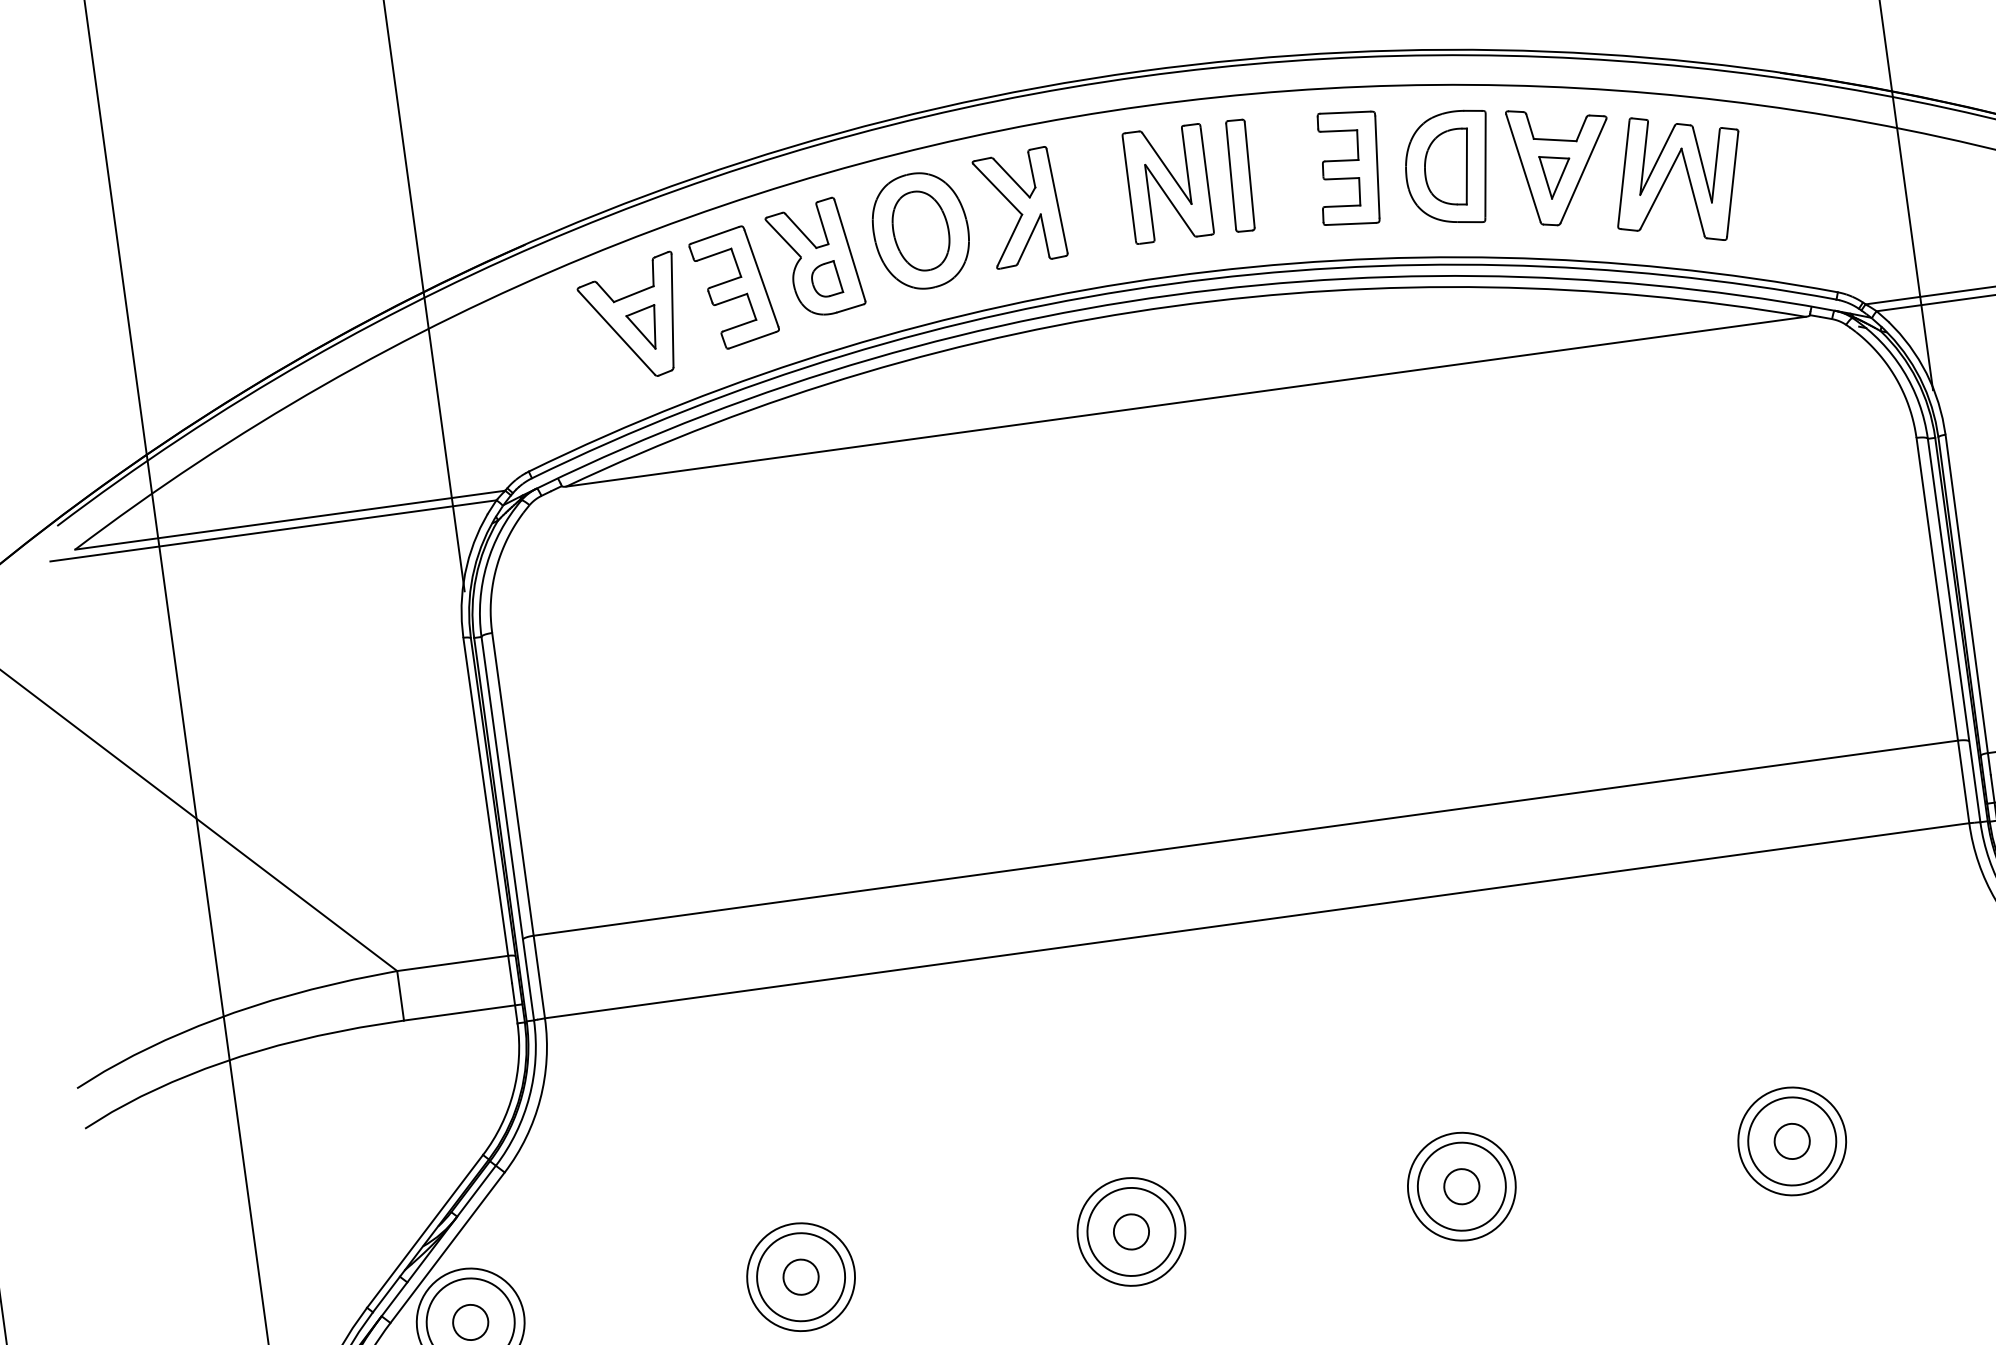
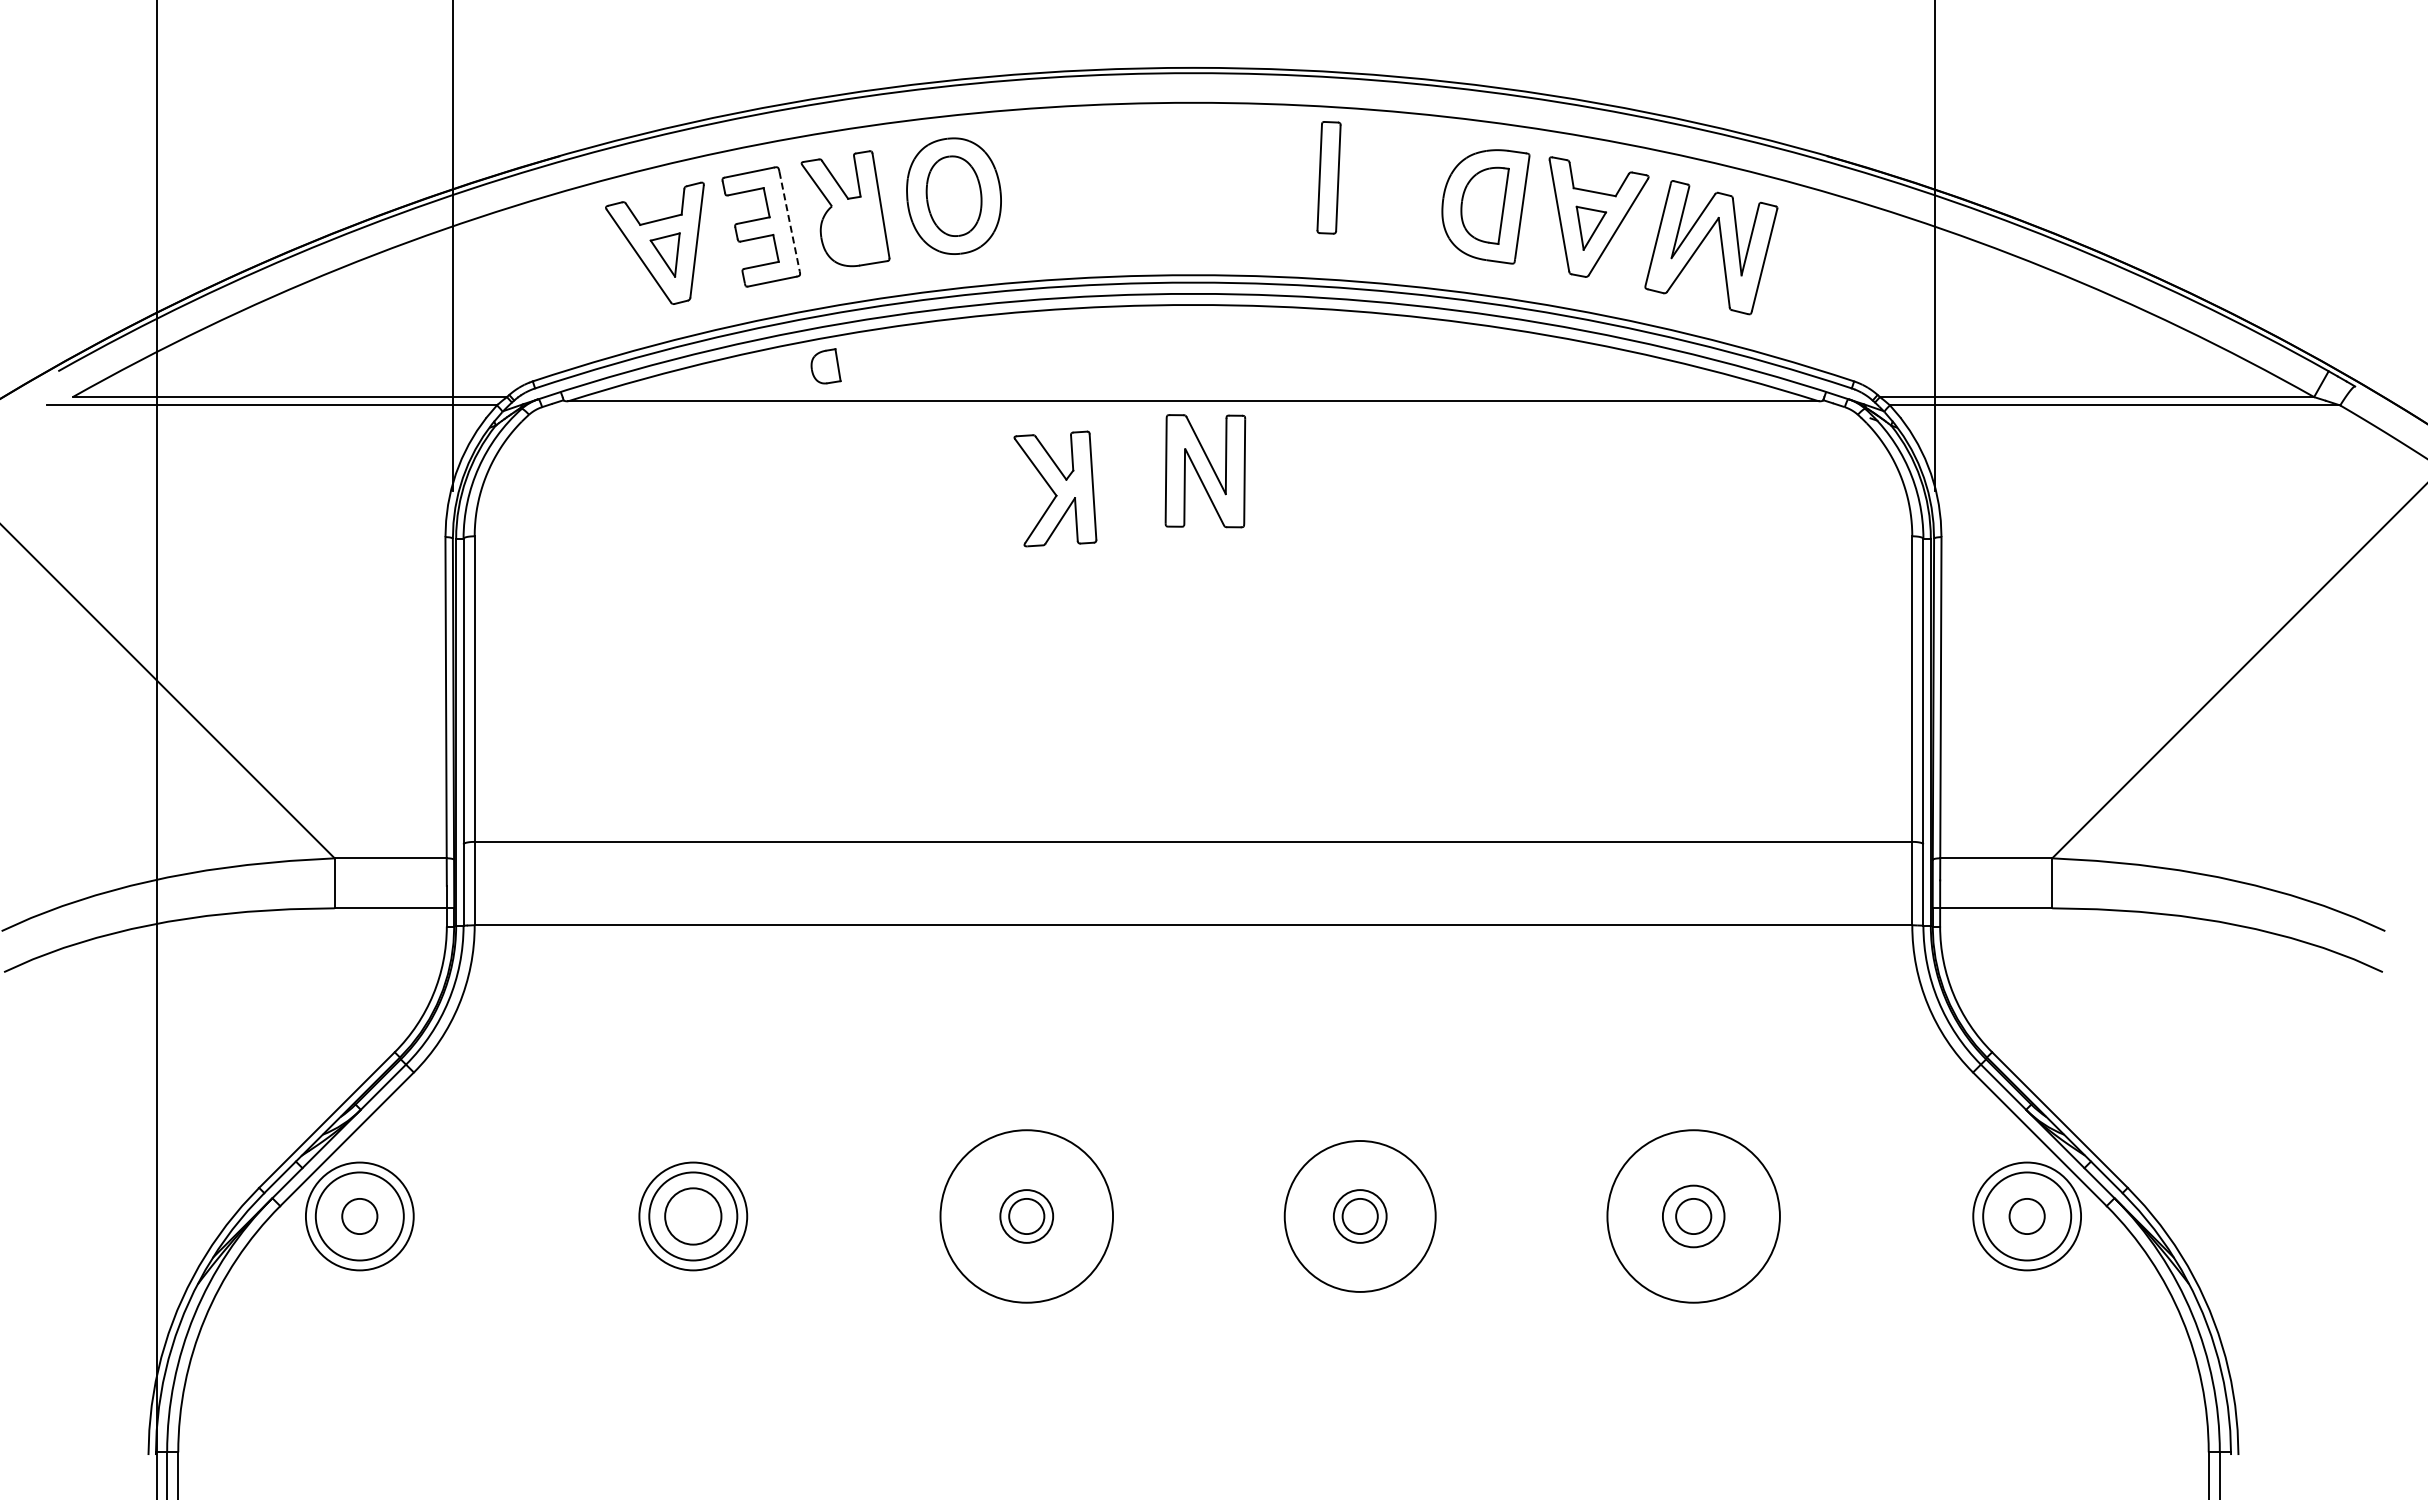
part: (1348, 167) -> (1386, 191), removed
part: (1239, 175) -> (1328, 177), moved
part: (1168, 184) -> (1205, 471), moved
part: (1020, 207) -> (1055, 488), moved
line: (761, 278) -> (789, 221), solid -> dashed
part: (826, 279) -> (825, 366), moved
circle: (1792, 1141) -> (1693, 1216), size x0.7
circle: (1792, 1141) -> (1693, 1216), size x1.6
circle: (1462, 1186) -> (1360, 1216), size x0.6
circle: (1462, 1186) -> (1360, 1216), size x1.4
circle: (1131, 1232) -> (1026, 1216), size x0.6
circle: (1131, 1232) -> (1026, 1216), size x1.6
circle: (800, 1277) -> (692, 1216), size x1.6

